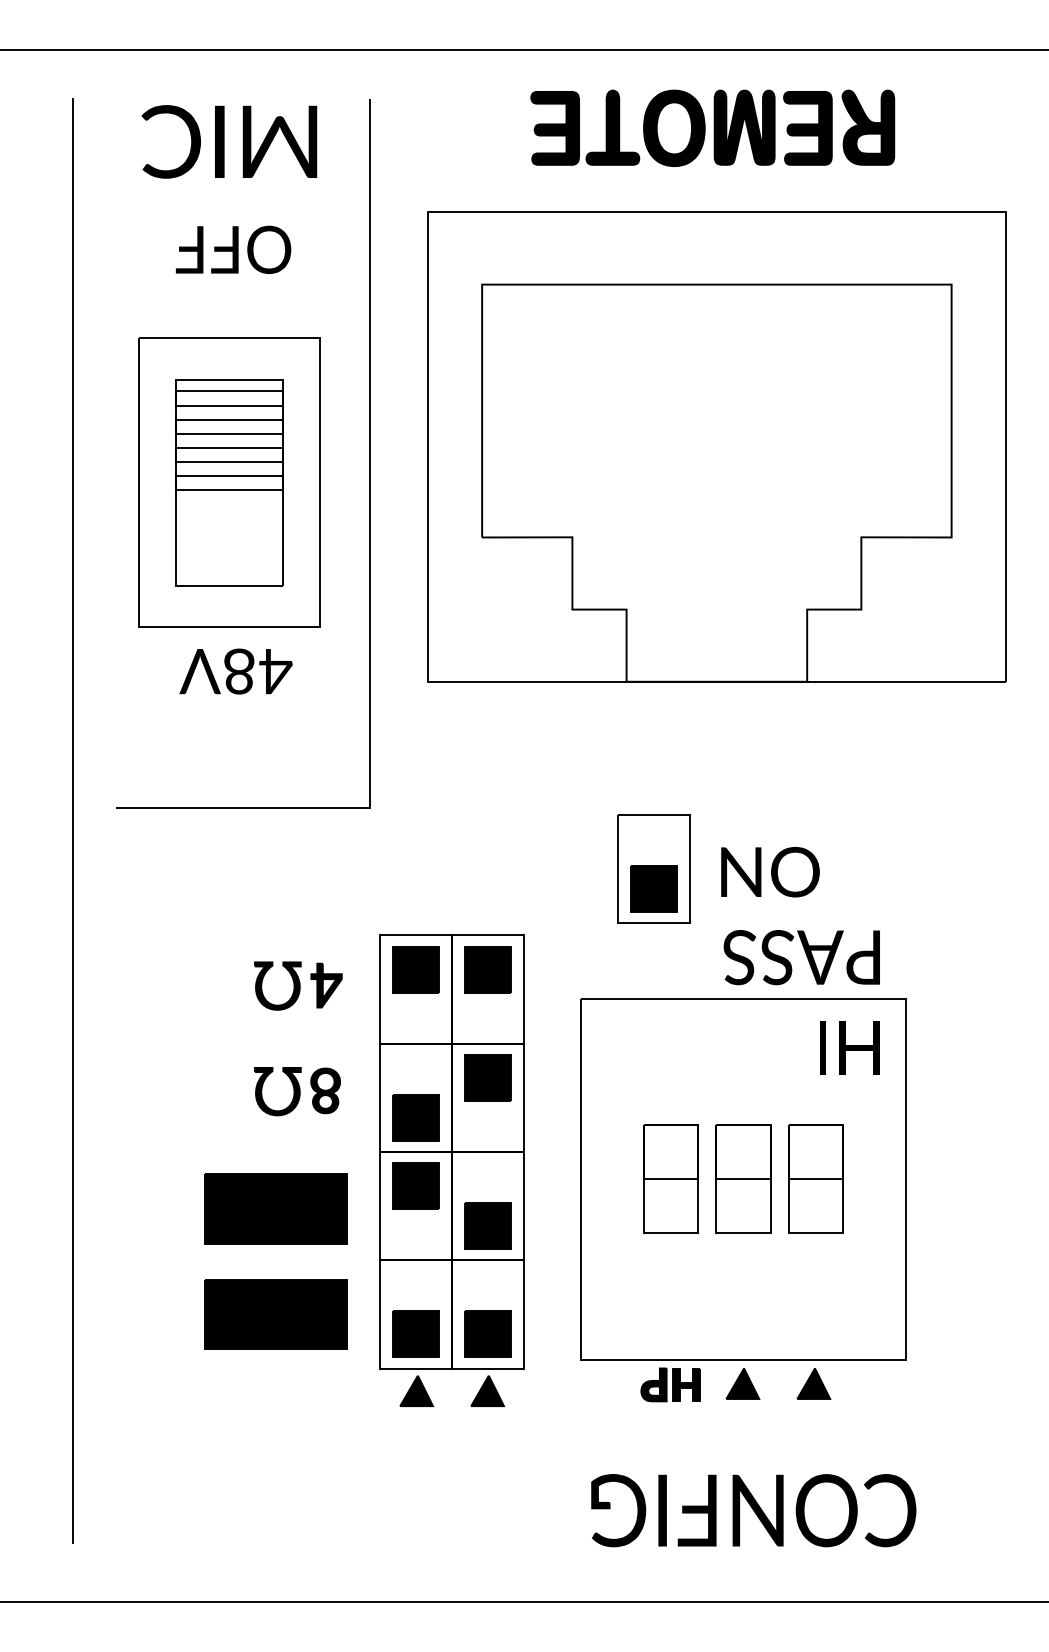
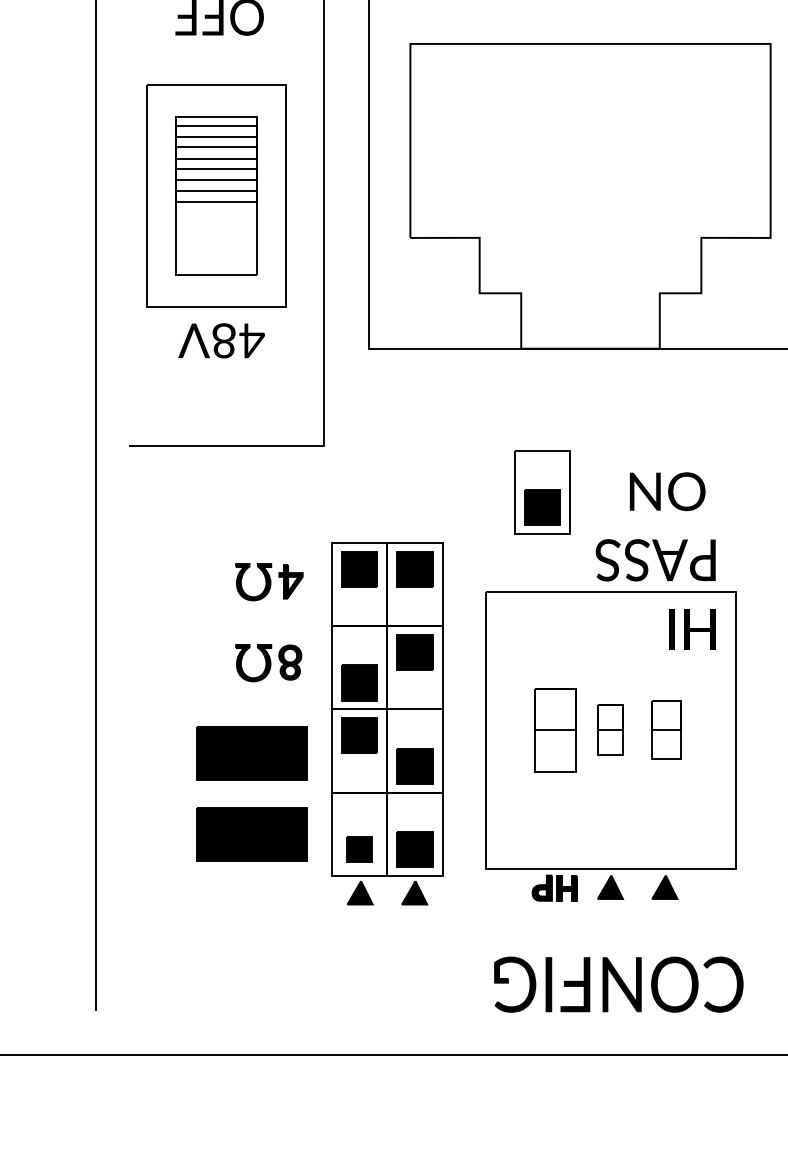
text: (770, 871) -> (667, 491), moved
part: (743, 1178) -> (610, 729), size x0.6
part: (815, 1178) -> (666, 729), size x0.7
part: (415, 1333) -> (359, 848), size x0.7

